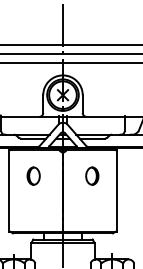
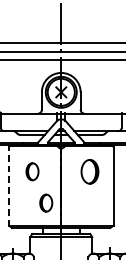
part: (92, 175) -> (90, 171), size x1.4
line: (9, 190) -> (8, 185), solid -> dashed
part: (47, 207) -> (46, 202), added

